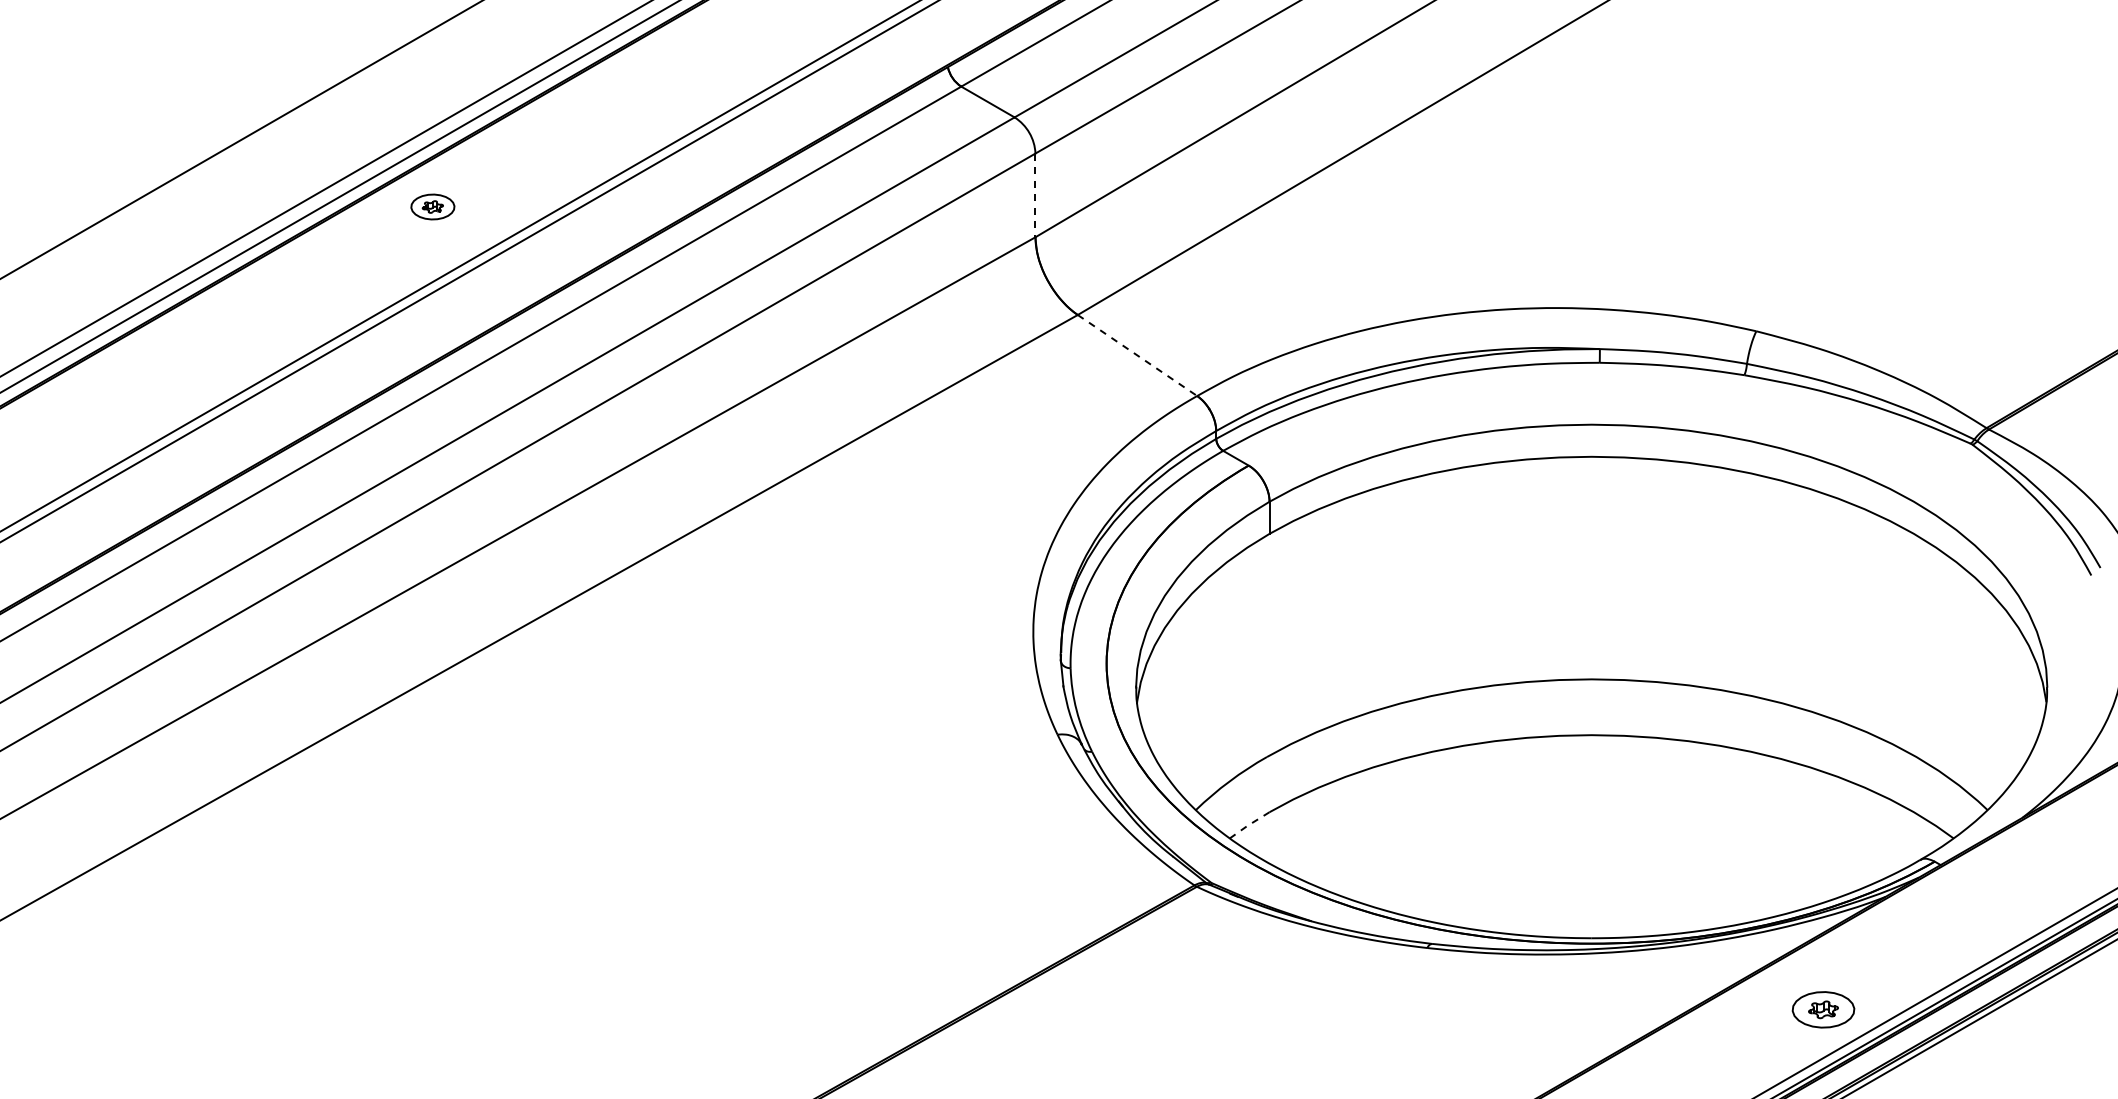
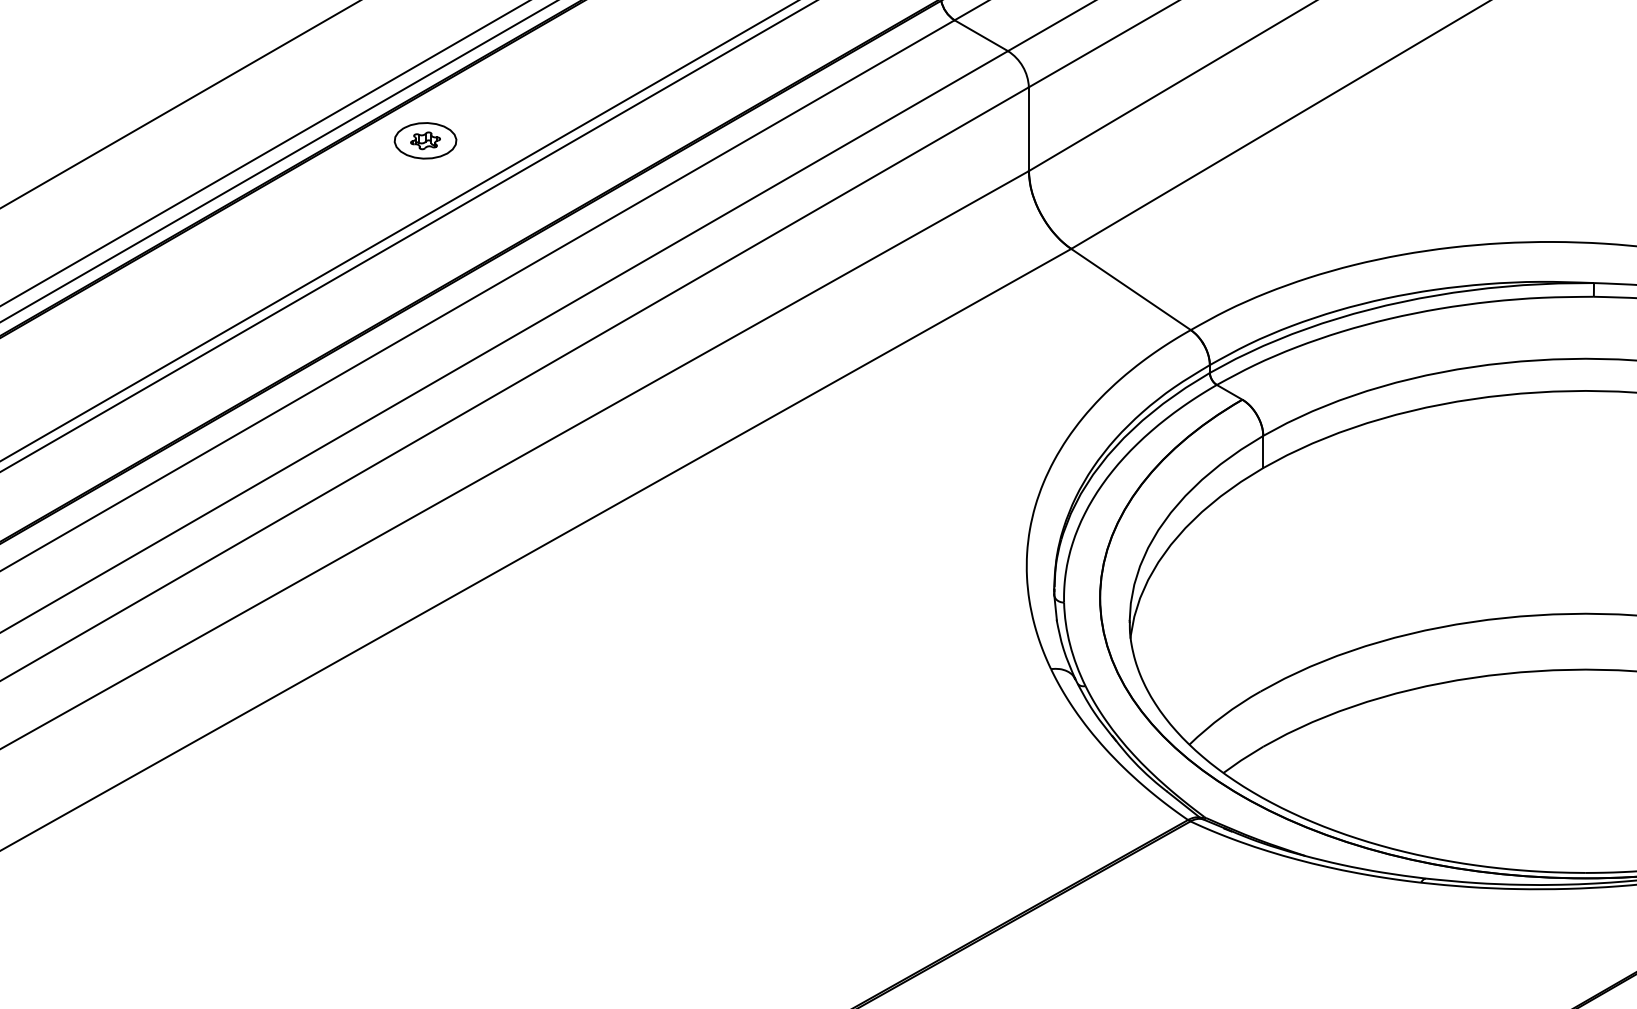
line: (1035, 195) -> (1028, 129), dashed -> solid
part: (432, 206) -> (425, 140), size x1.43
line: (1137, 355) -> (1131, 289), dashed -> solid
line: (1249, 824) -> (1243, 759), dashed -> solid

